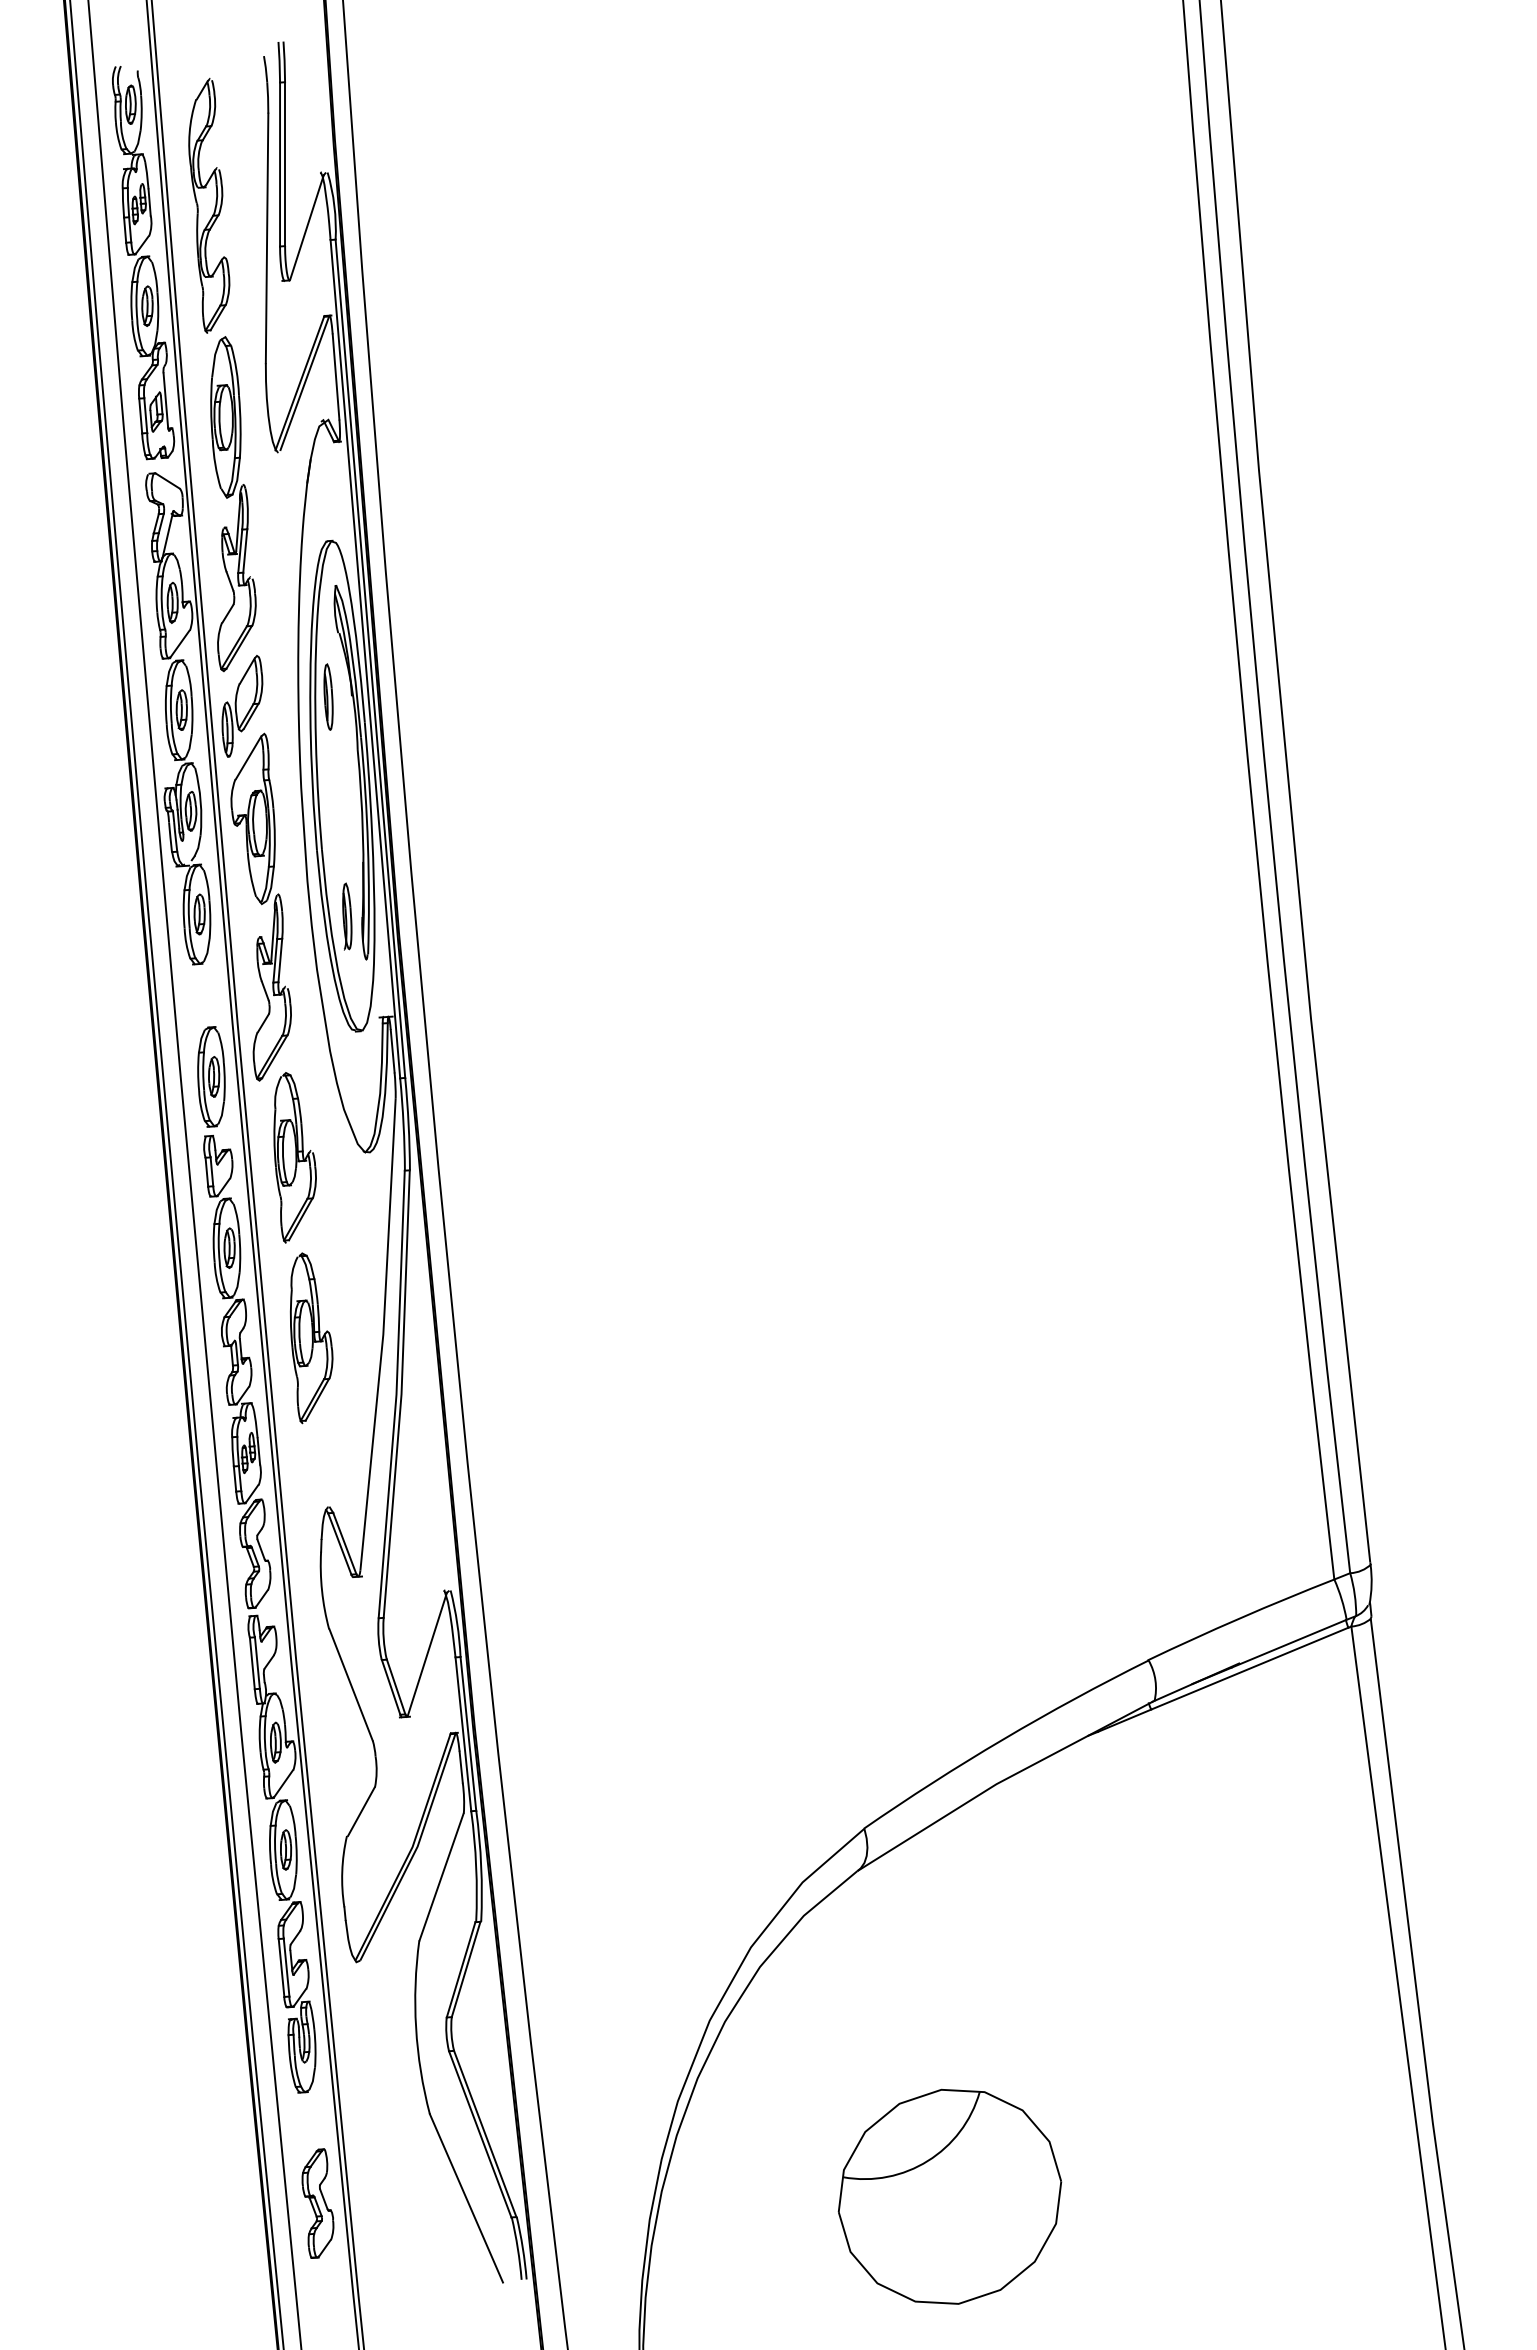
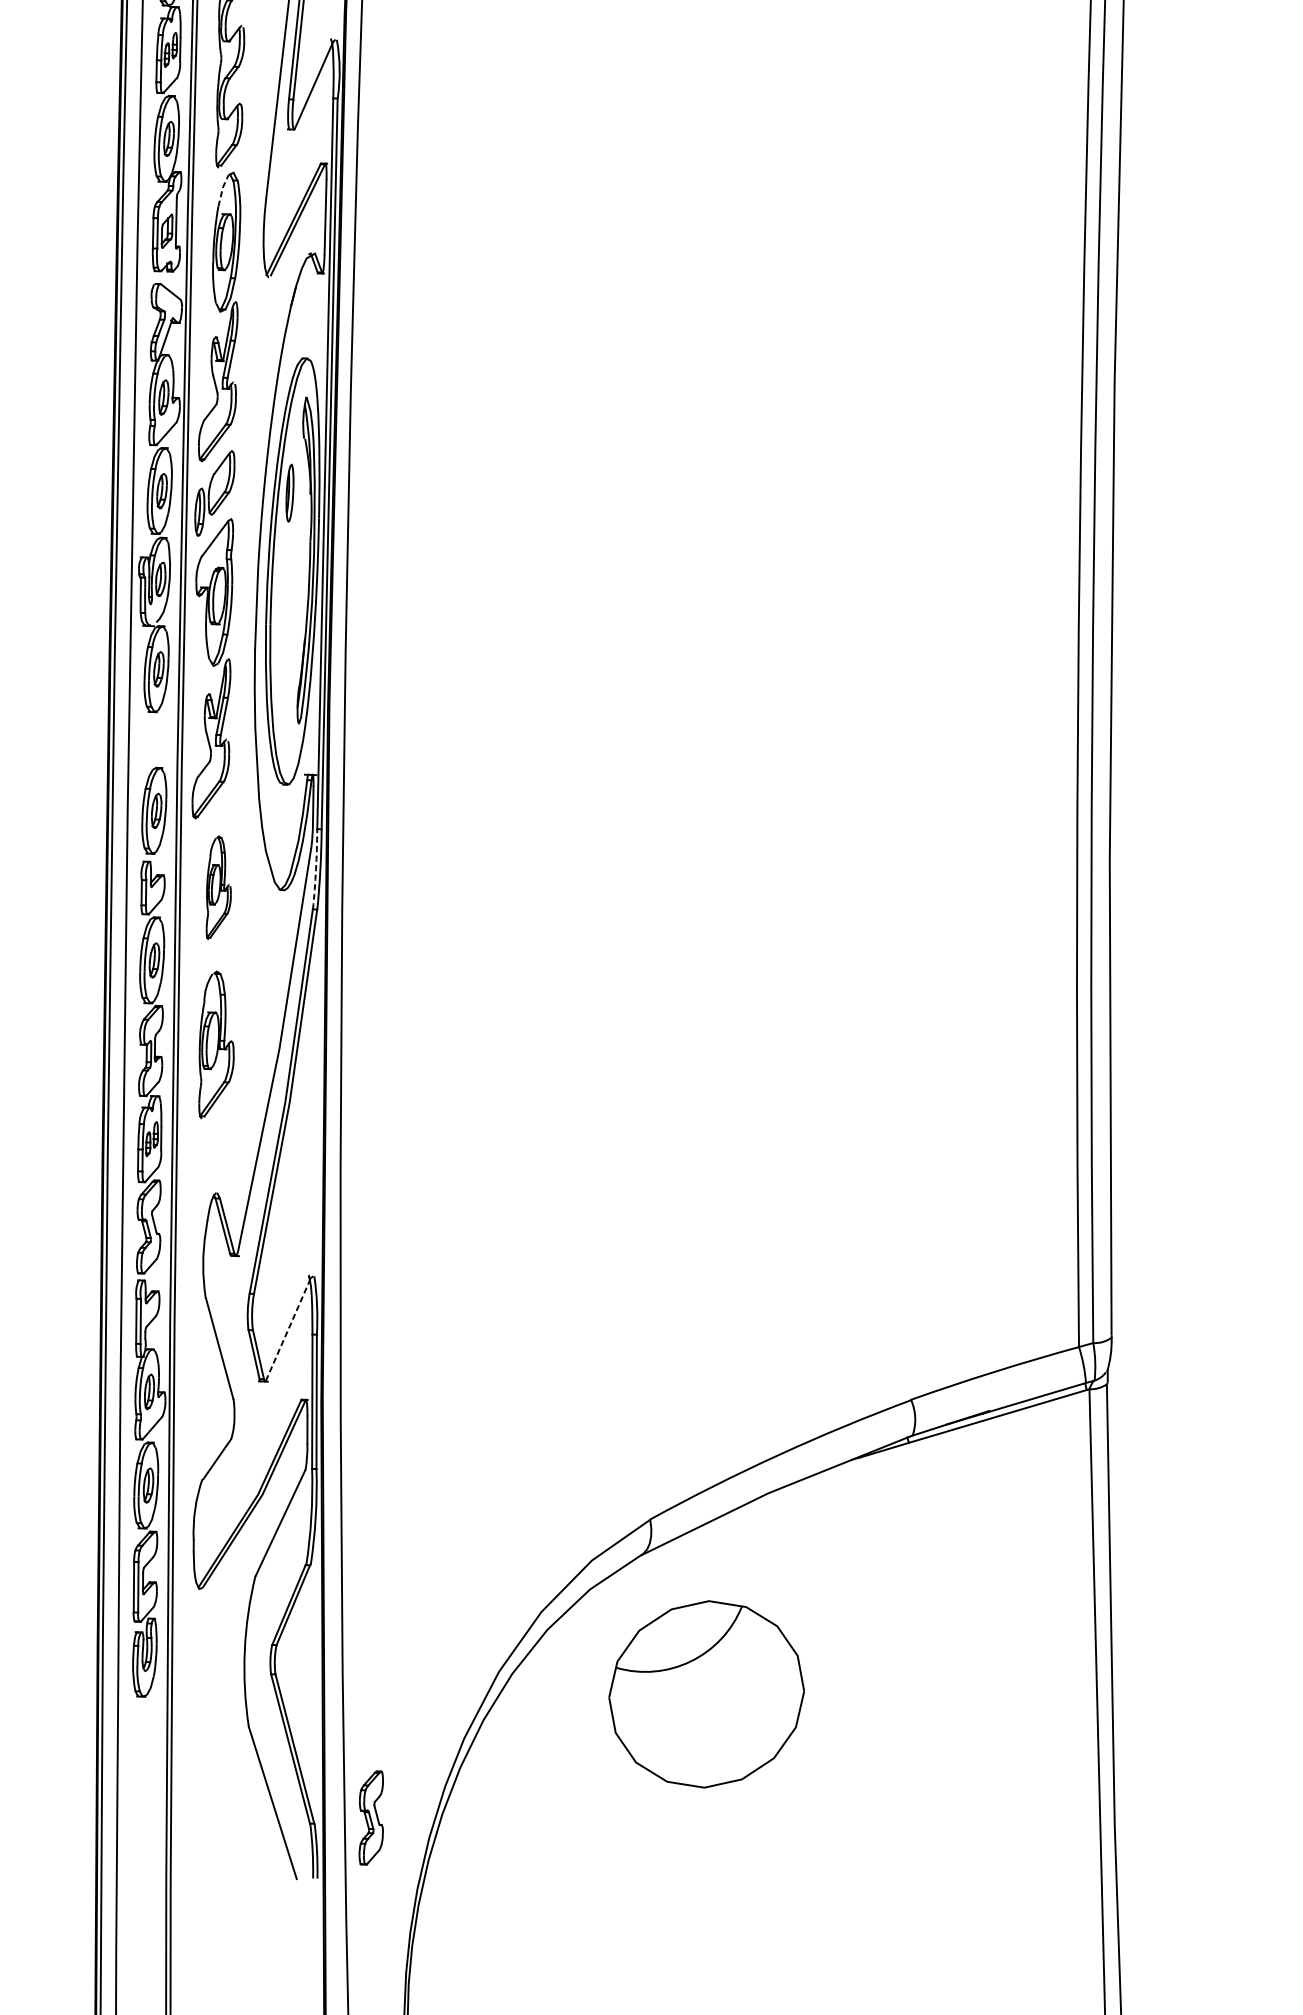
line: (214, 357) -> (222, 189), solid -> dashed
part: (347, 916) -> (286, 684), removed
arc: (403, 1124) -> (315, 869), solid -> dashed
part: (294, 1157) -> (218, 887), size x0.7
line: (427, 1654) -> (288, 1329), solid -> dashed
part: (949, 2196) -> (706, 1694), moved
part: (317, 2203) -> (370, 1817), moved

